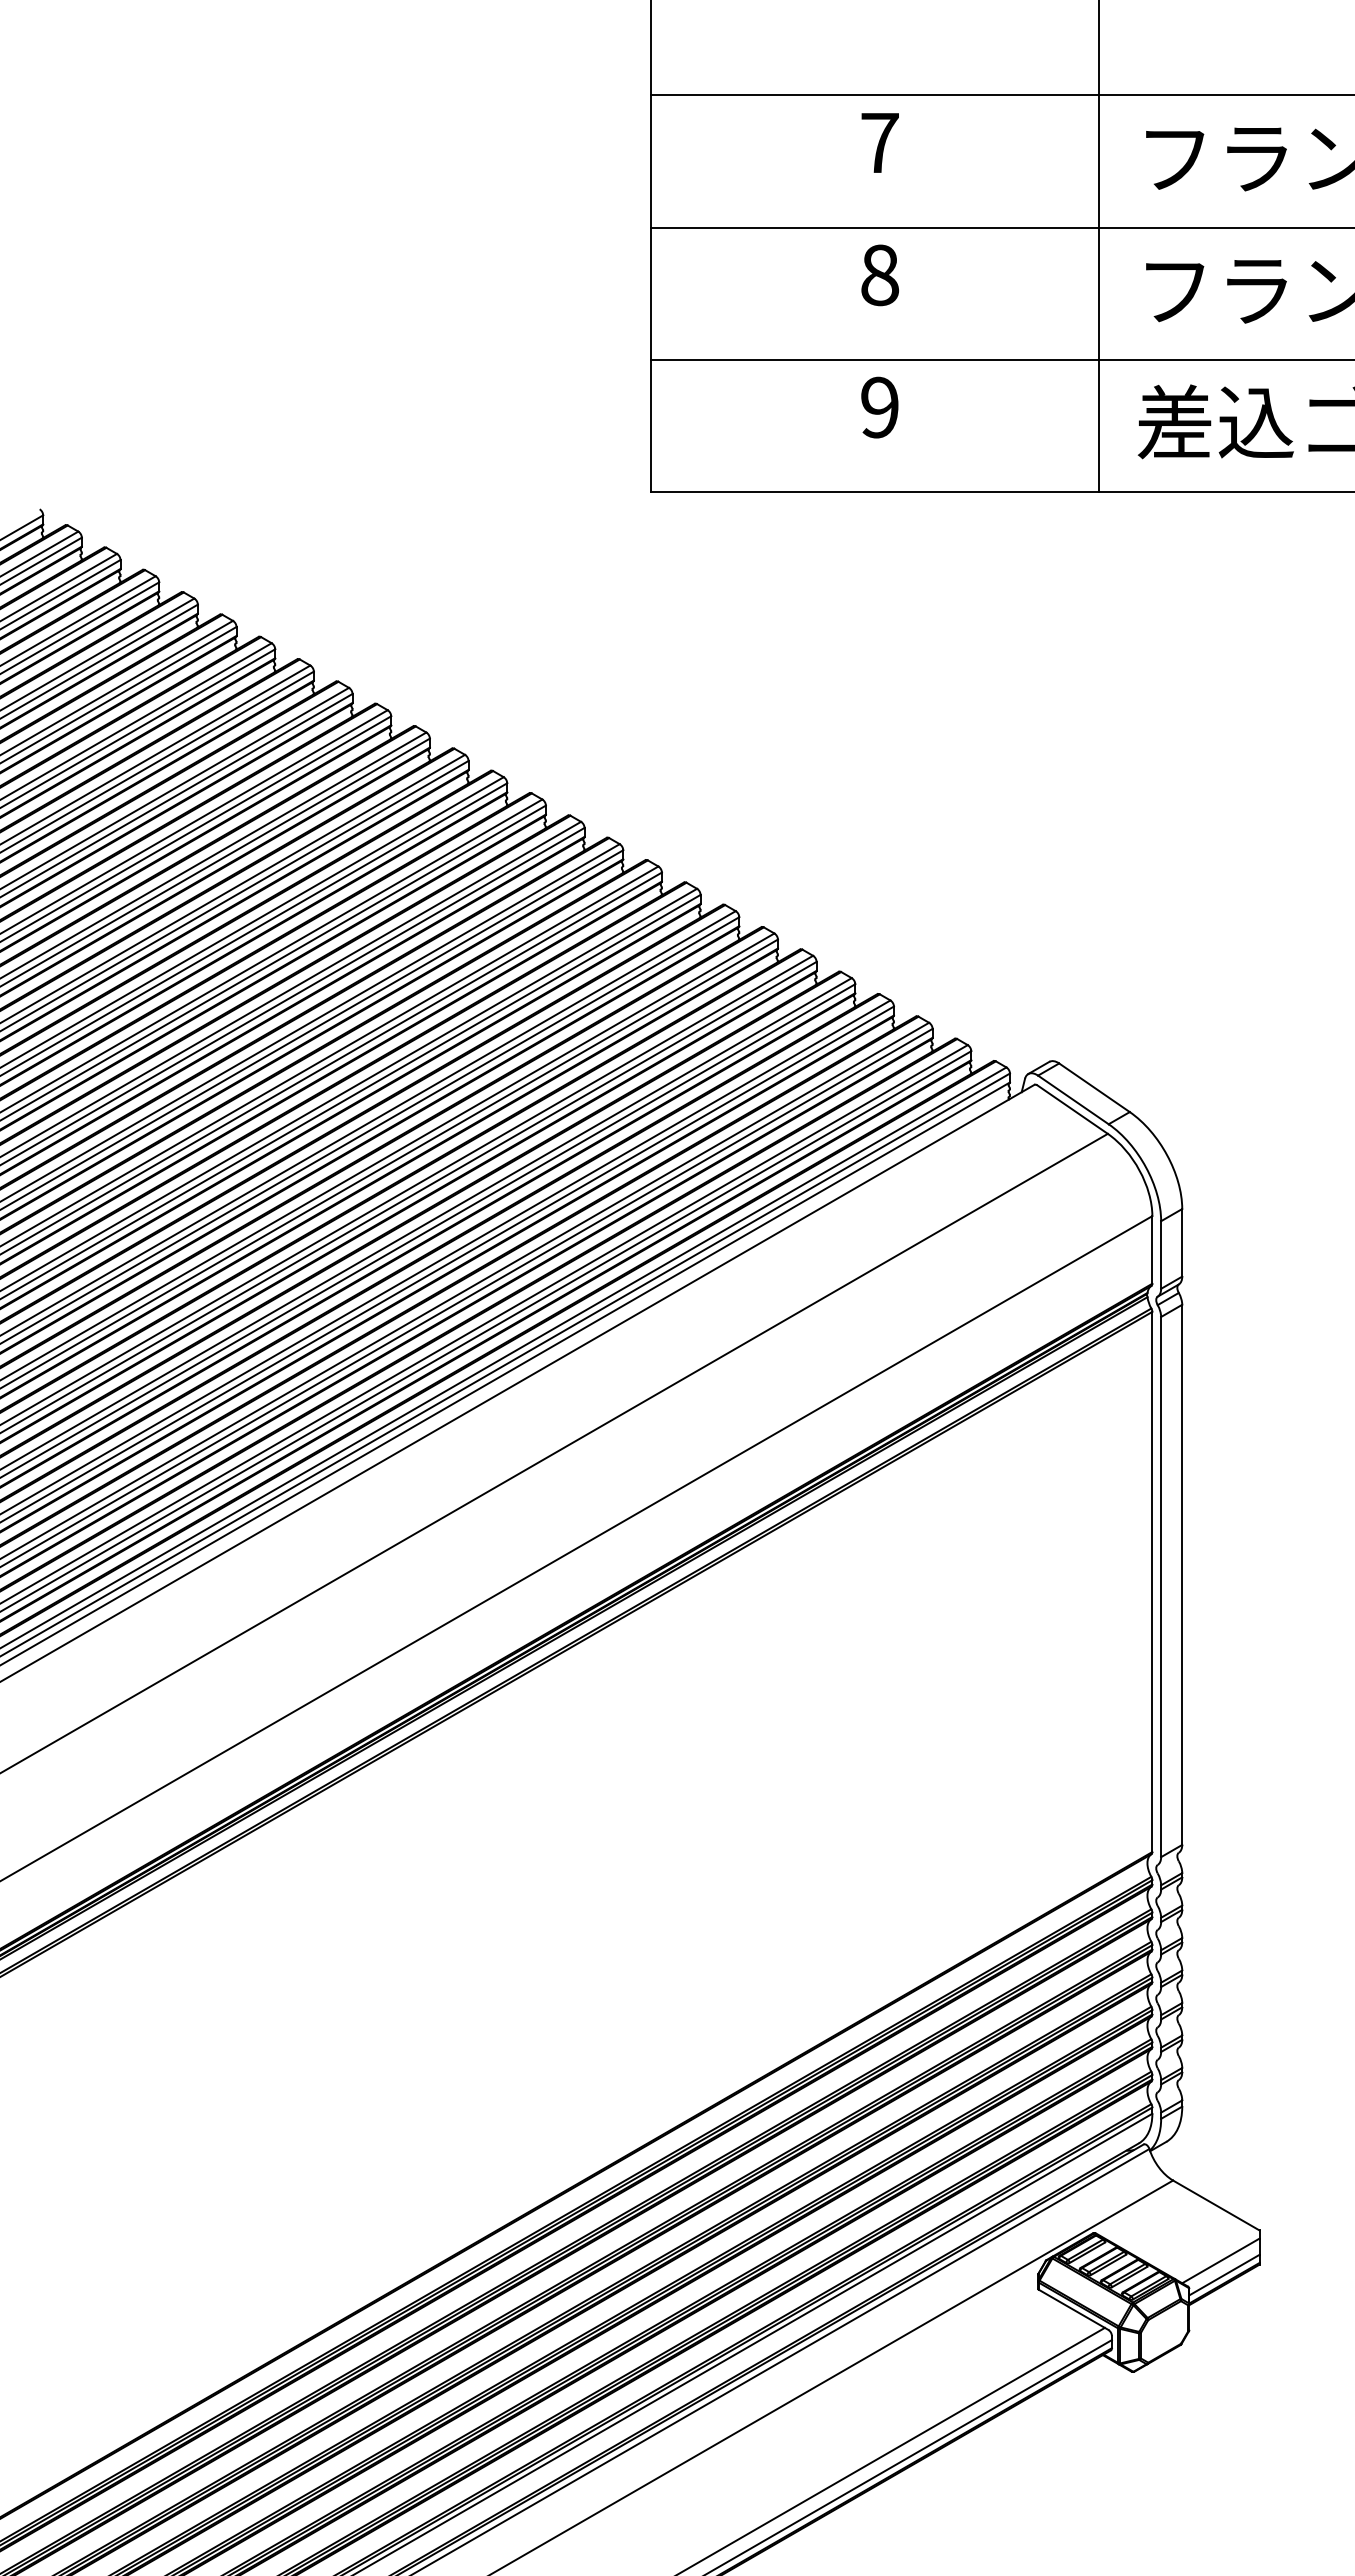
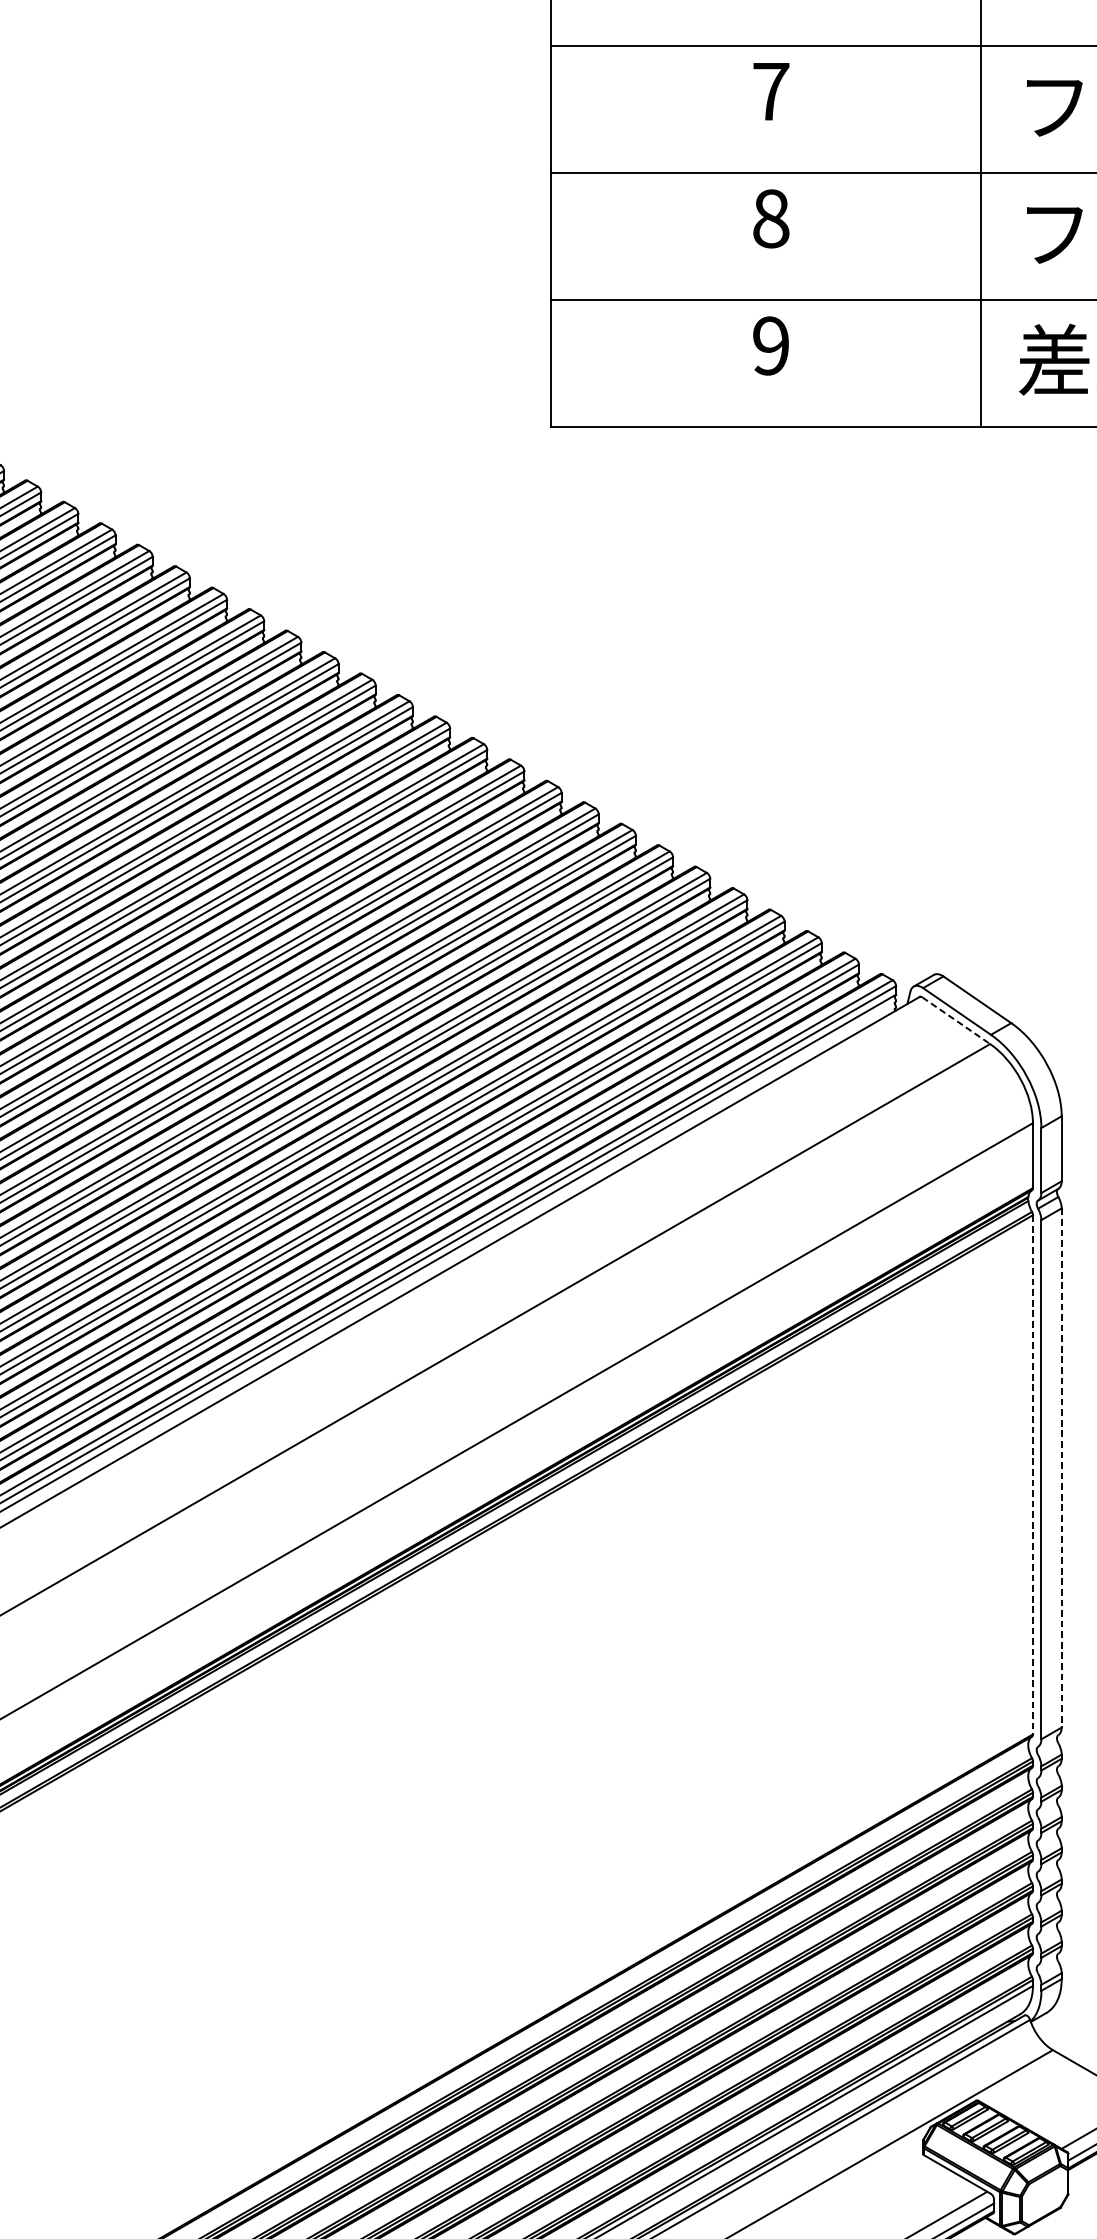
line: (1072, 1109) -> (956, 1020), solid -> dashed
line: (1182, 1575) -> (1061, 1468), solid -> dashed
line: (1152, 1582) -> (1033, 1475), solid -> dashed

